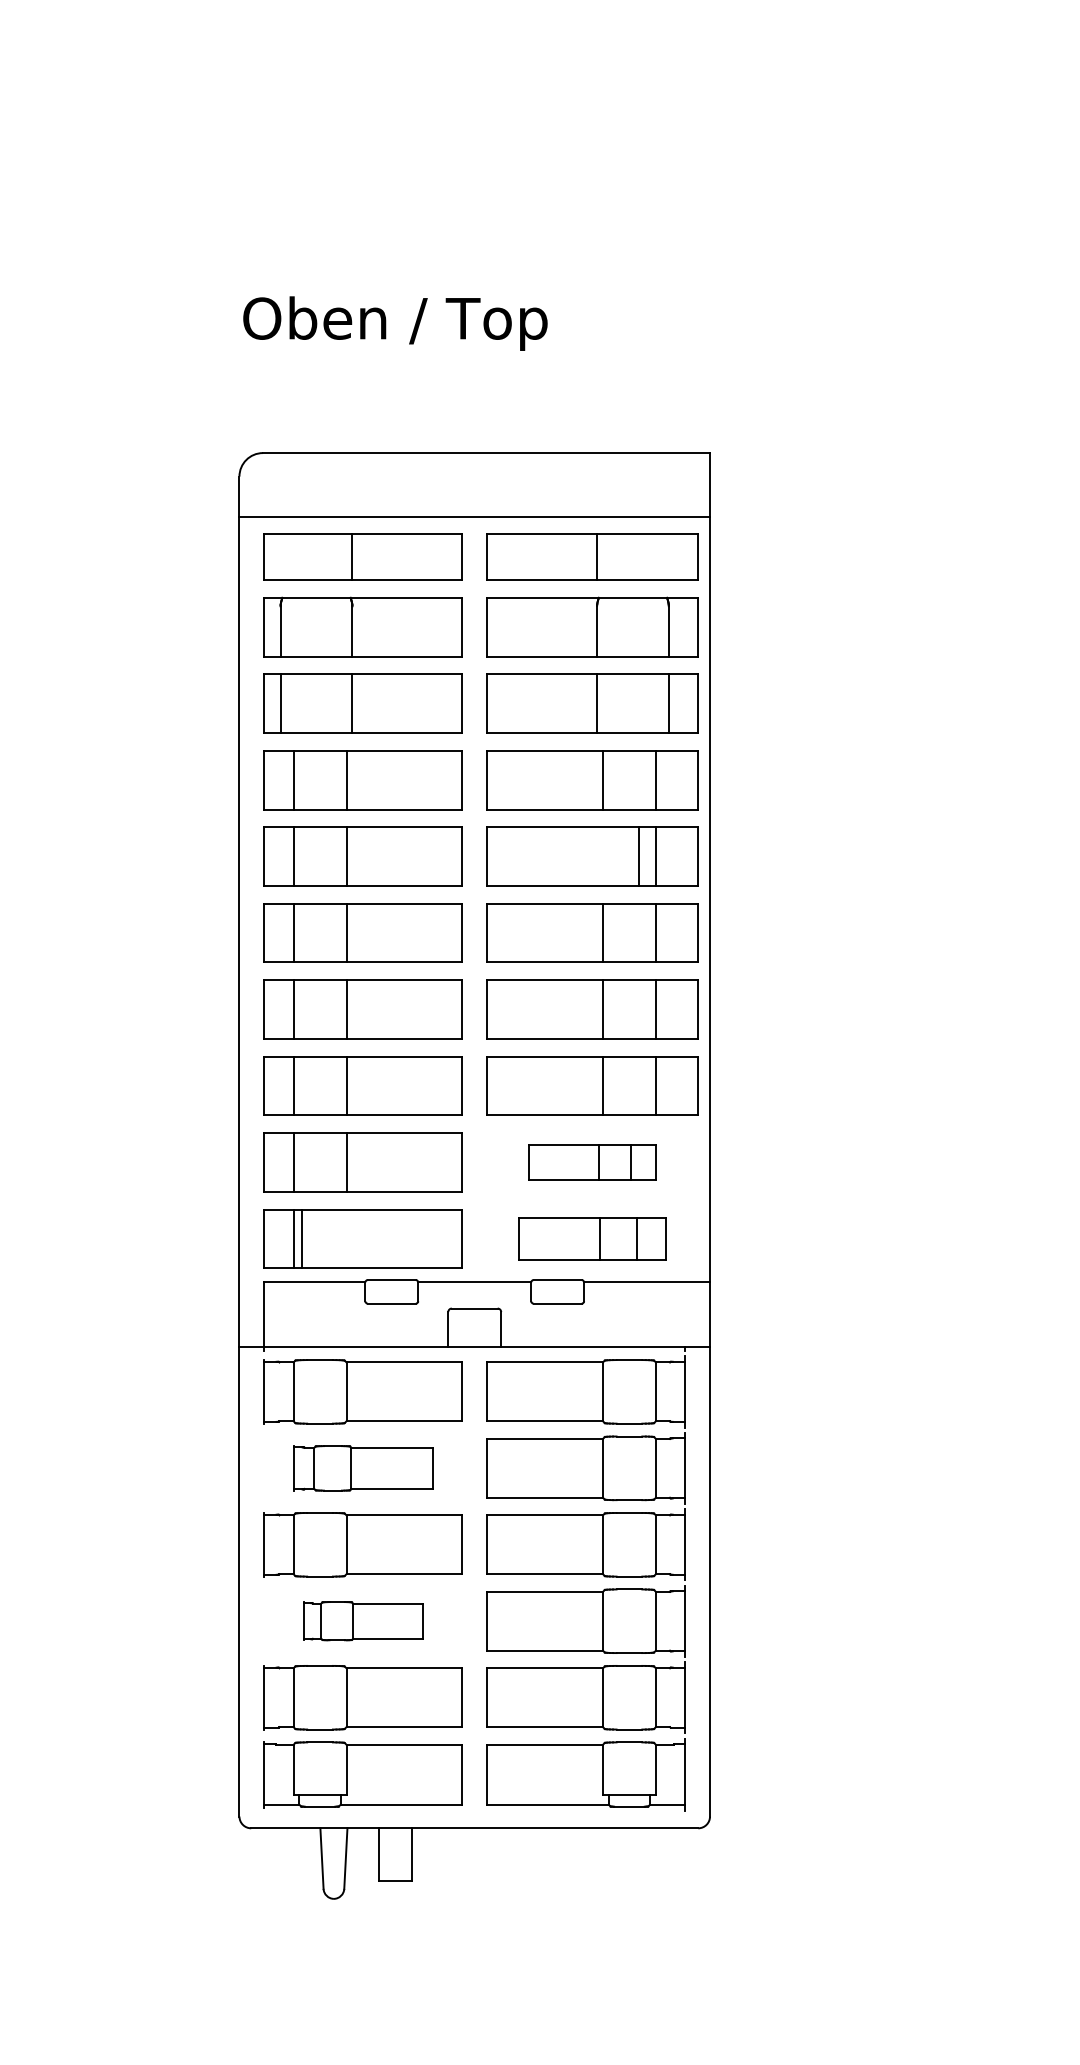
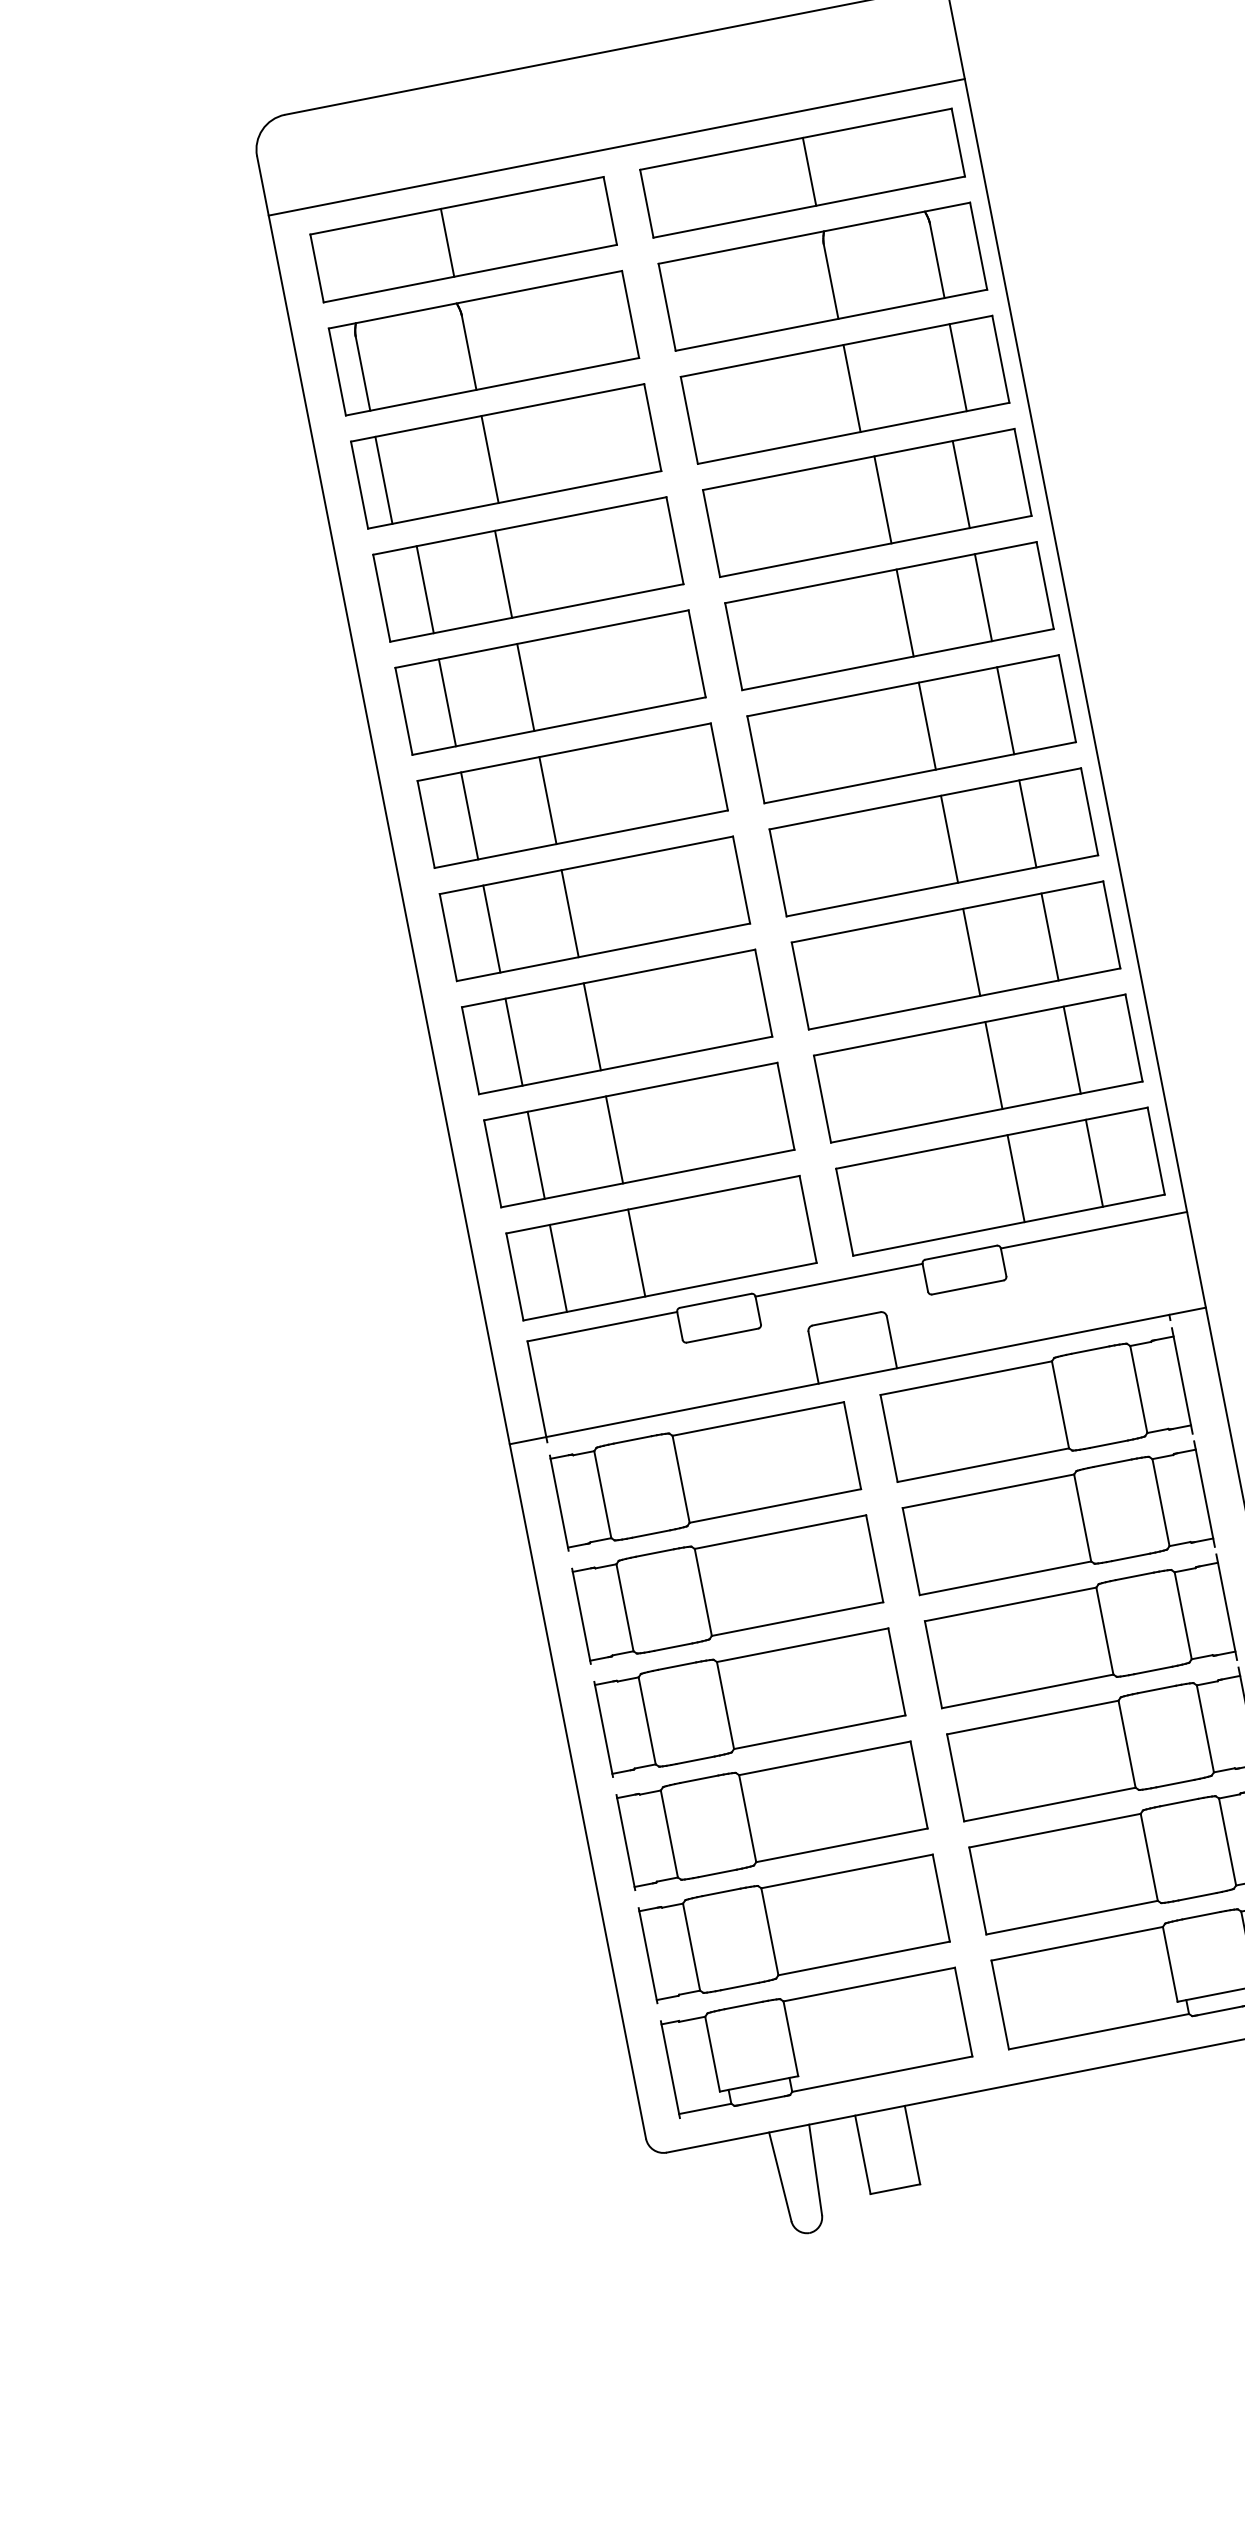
line: (638, 856) -> (904, 613), moved
part: (592, 1162) -> (978, 1068), size x1.67
line: (301, 1238) -> (636, 1252), moved
part: (592, 1238) -> (1000, 1181), size x1.43
part: (362, 1468) -> (727, 1588), size x1.43
part: (362, 1620) -> (771, 1812), size x1.67

